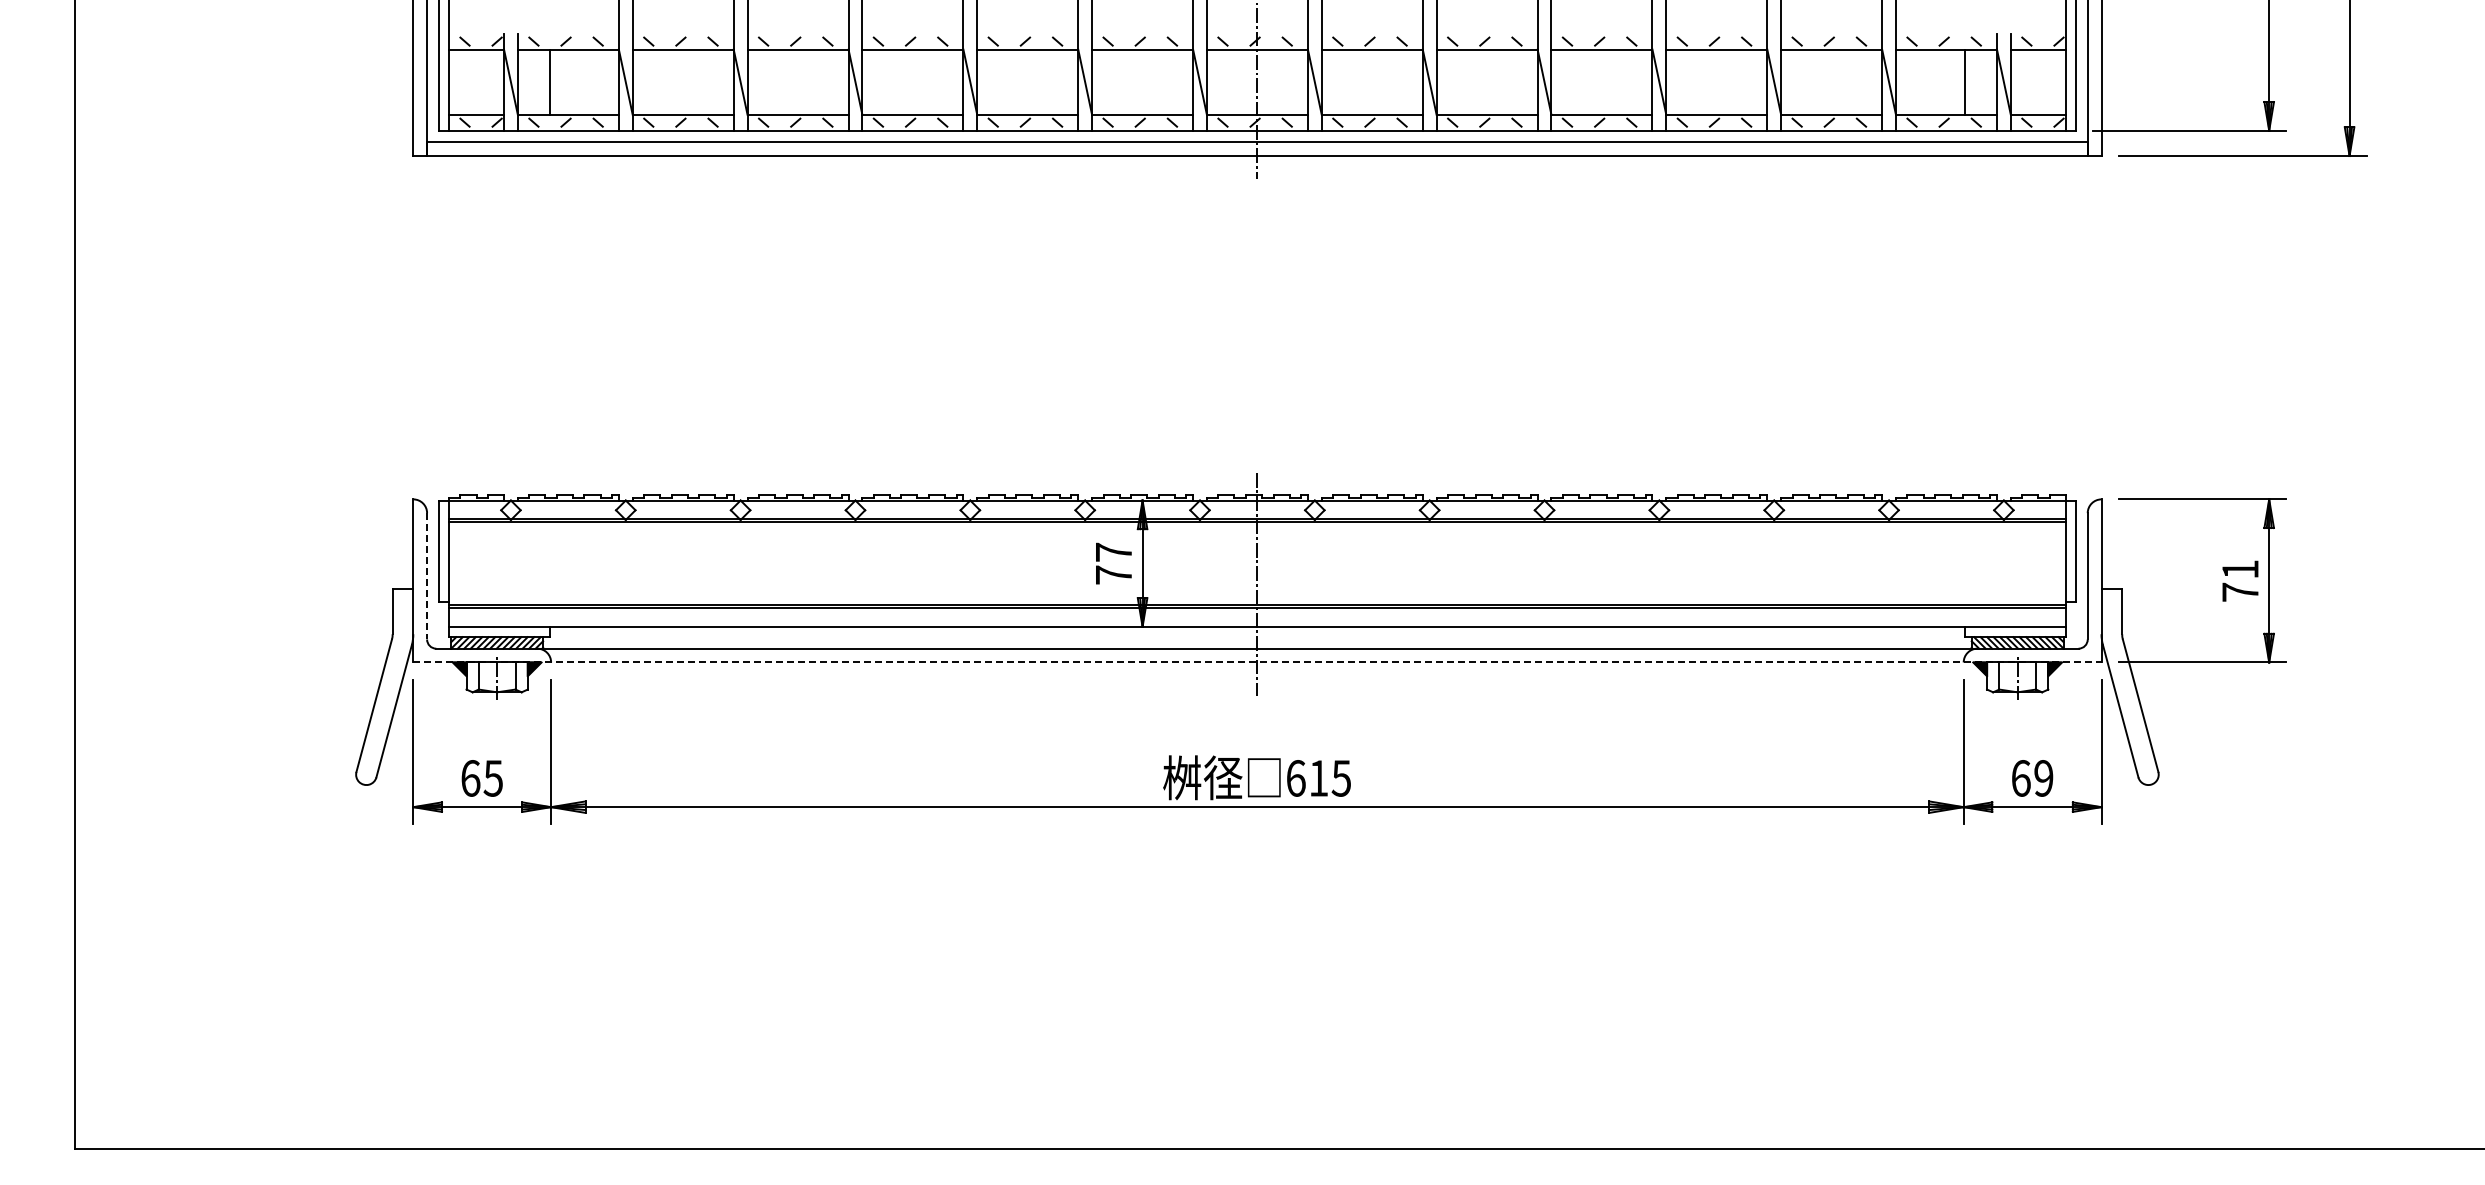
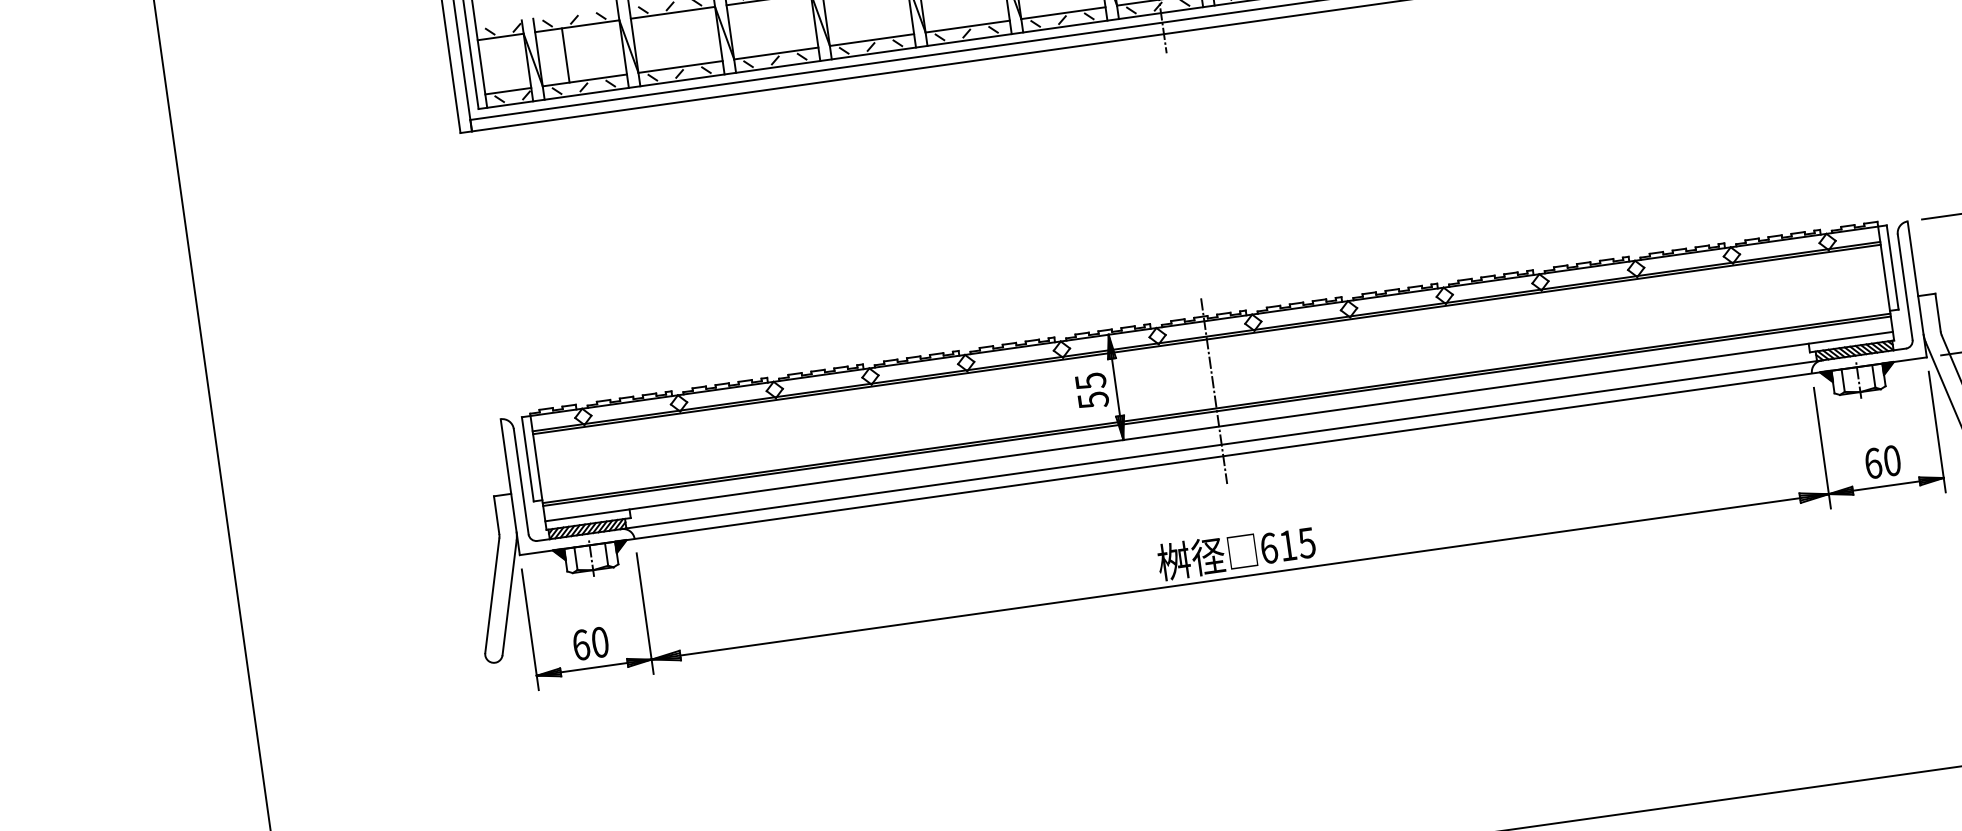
text: (1114, 563) -> (1092, 390), 77 -> 55
line: (427, 576) -> (521, 481), dashed -> solid
line: (1257, 662) -> (1223, 456), dashed -> solid
text: (492, 778) -> (599, 642), 65 -> 60
text: (2043, 778) -> (1892, 460), 69 -> 60

